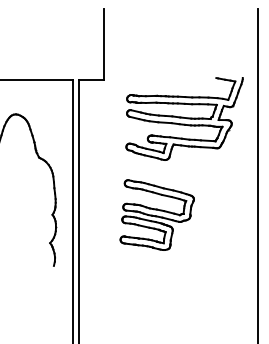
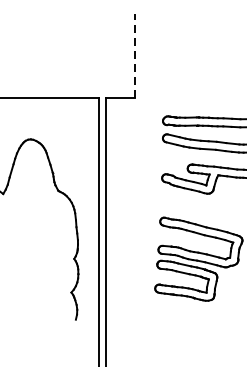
line: (103, 44) -> (134, 56), solid -> dashed

